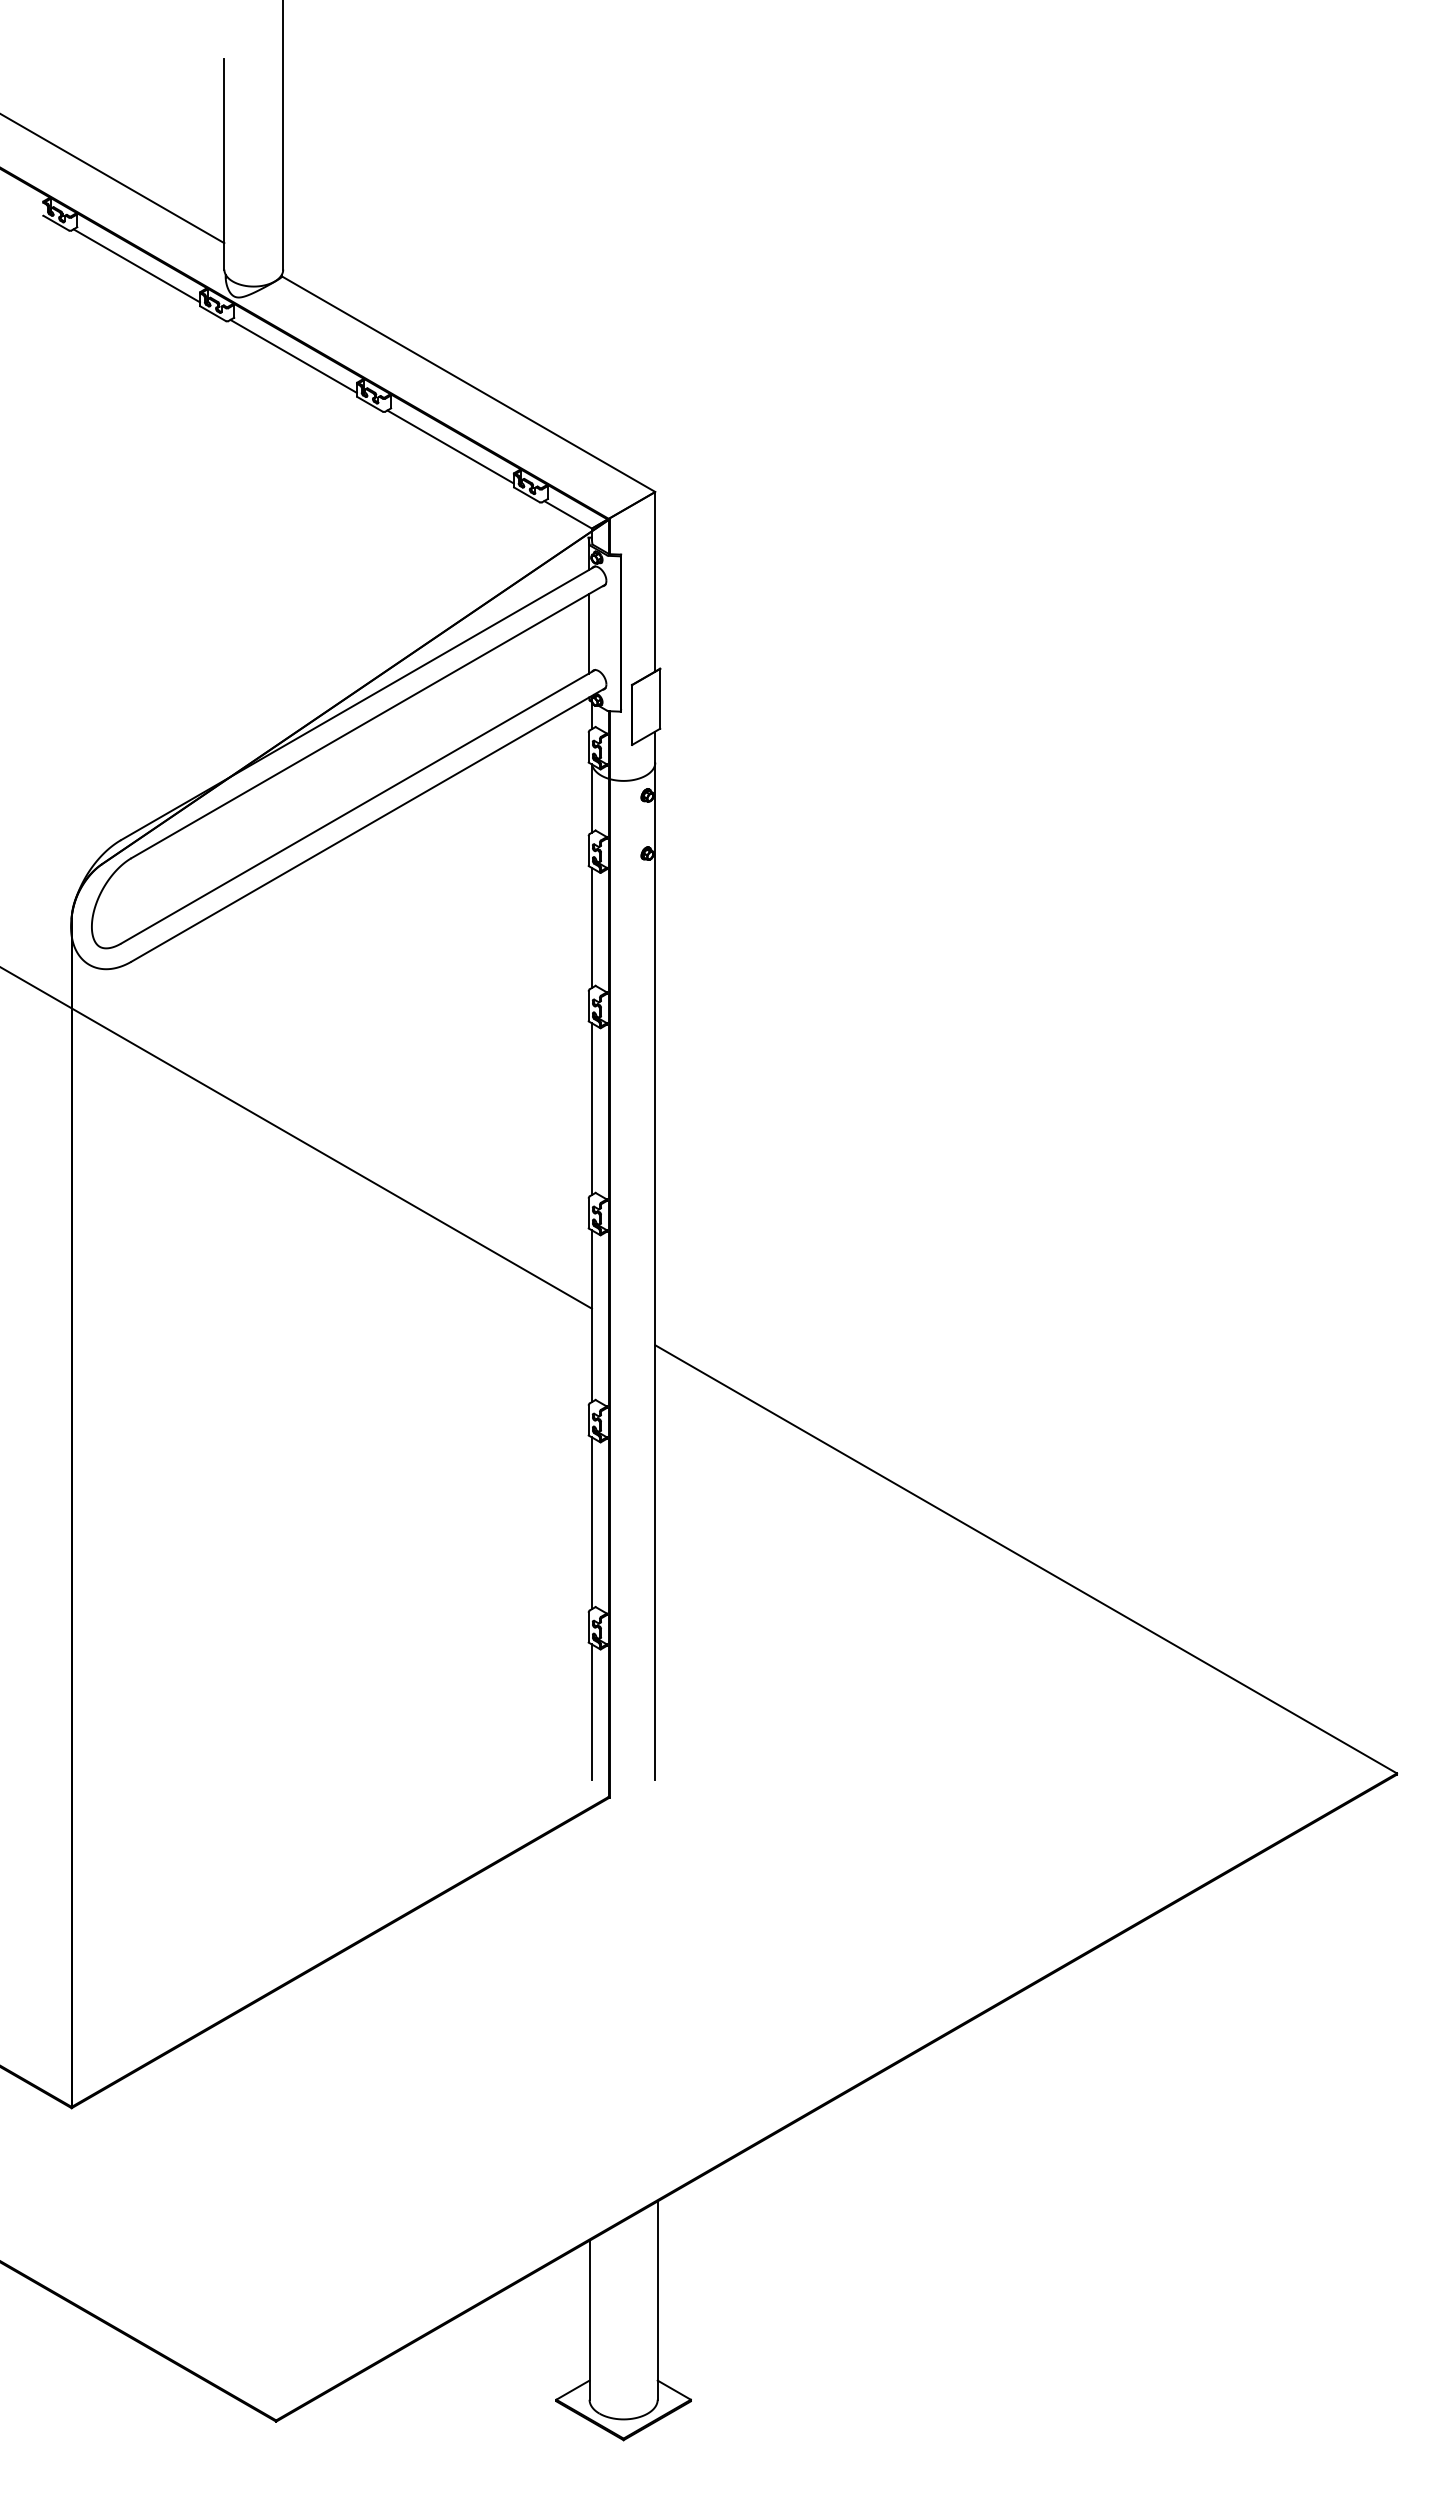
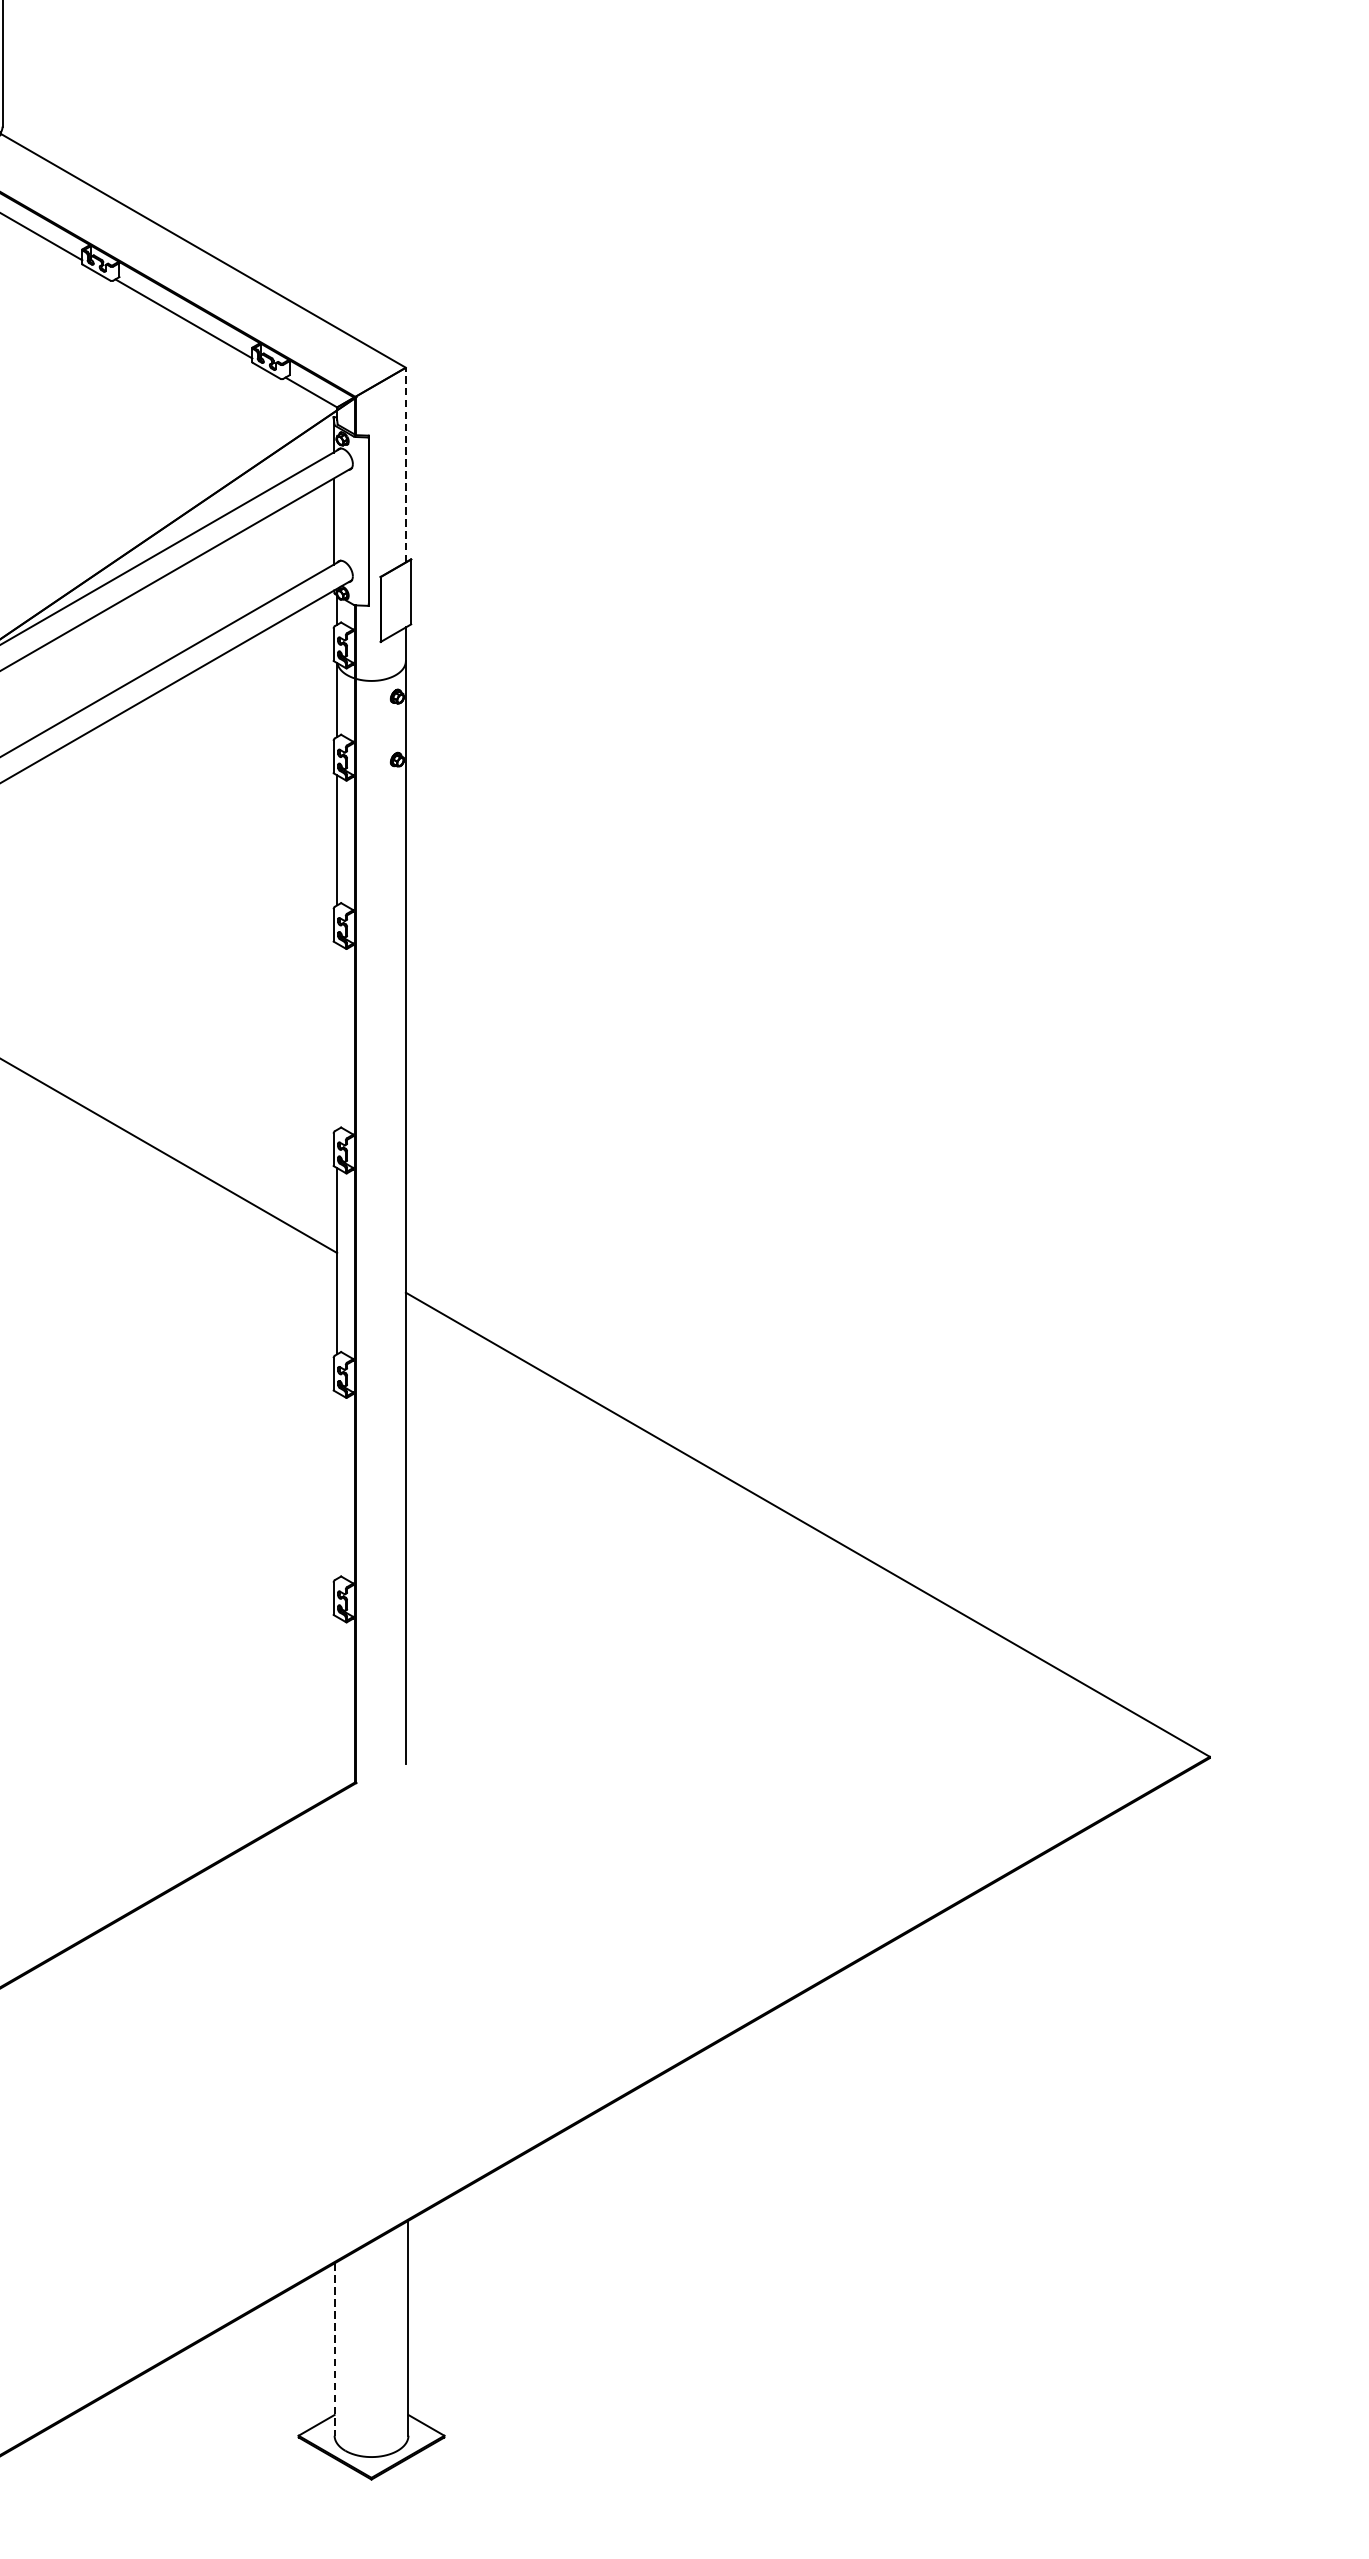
line: (655, 581) -> (406, 464), solid -> dashed
line: (591, 1109) -> (336, 1037), removed
line: (591, 1523) -> (336, 1485), removed
line: (591, 1711) -> (336, 1689), removed
line: (589, 2320) -> (334, 2349), solid -> dashed

